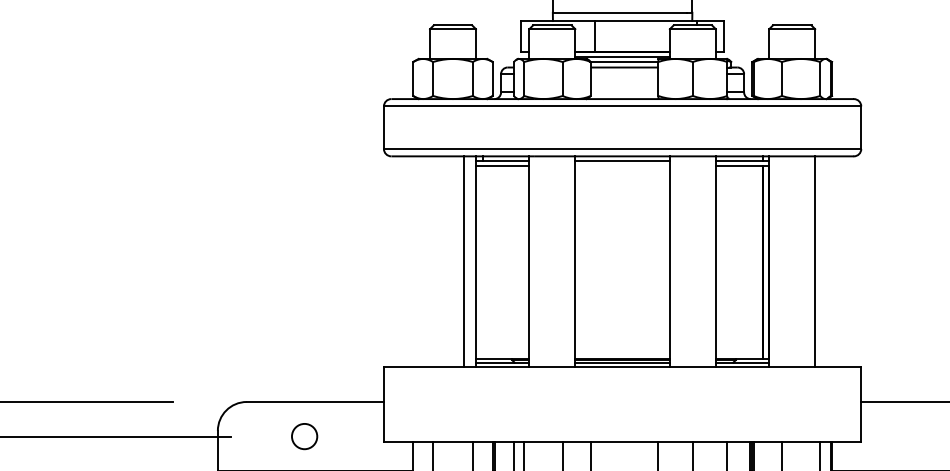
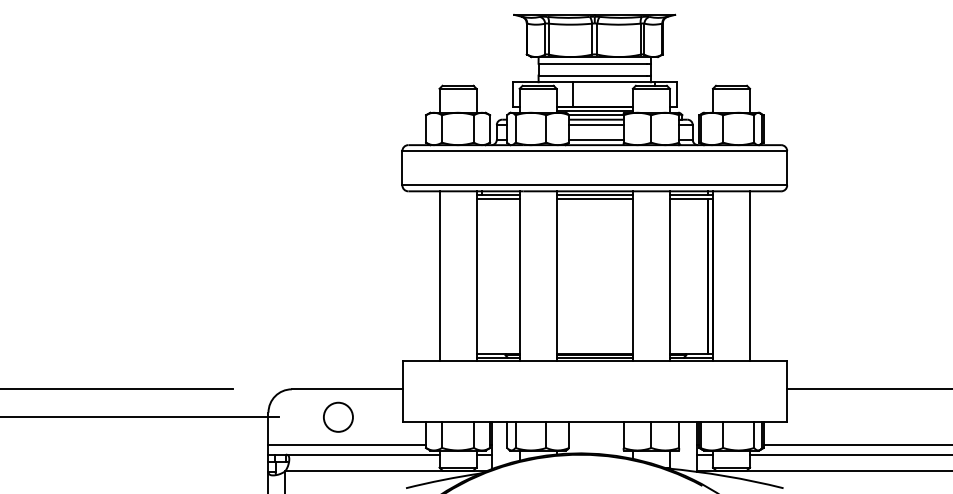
line: (624, 74) -> (596, 125), added
line: (624, 92) -> (596, 139), added
line: (622, 165) -> (594, 198), added
line: (463, 262) -> (439, 276), moved
circle: (304, 435) -> (338, 416), size x1.43

